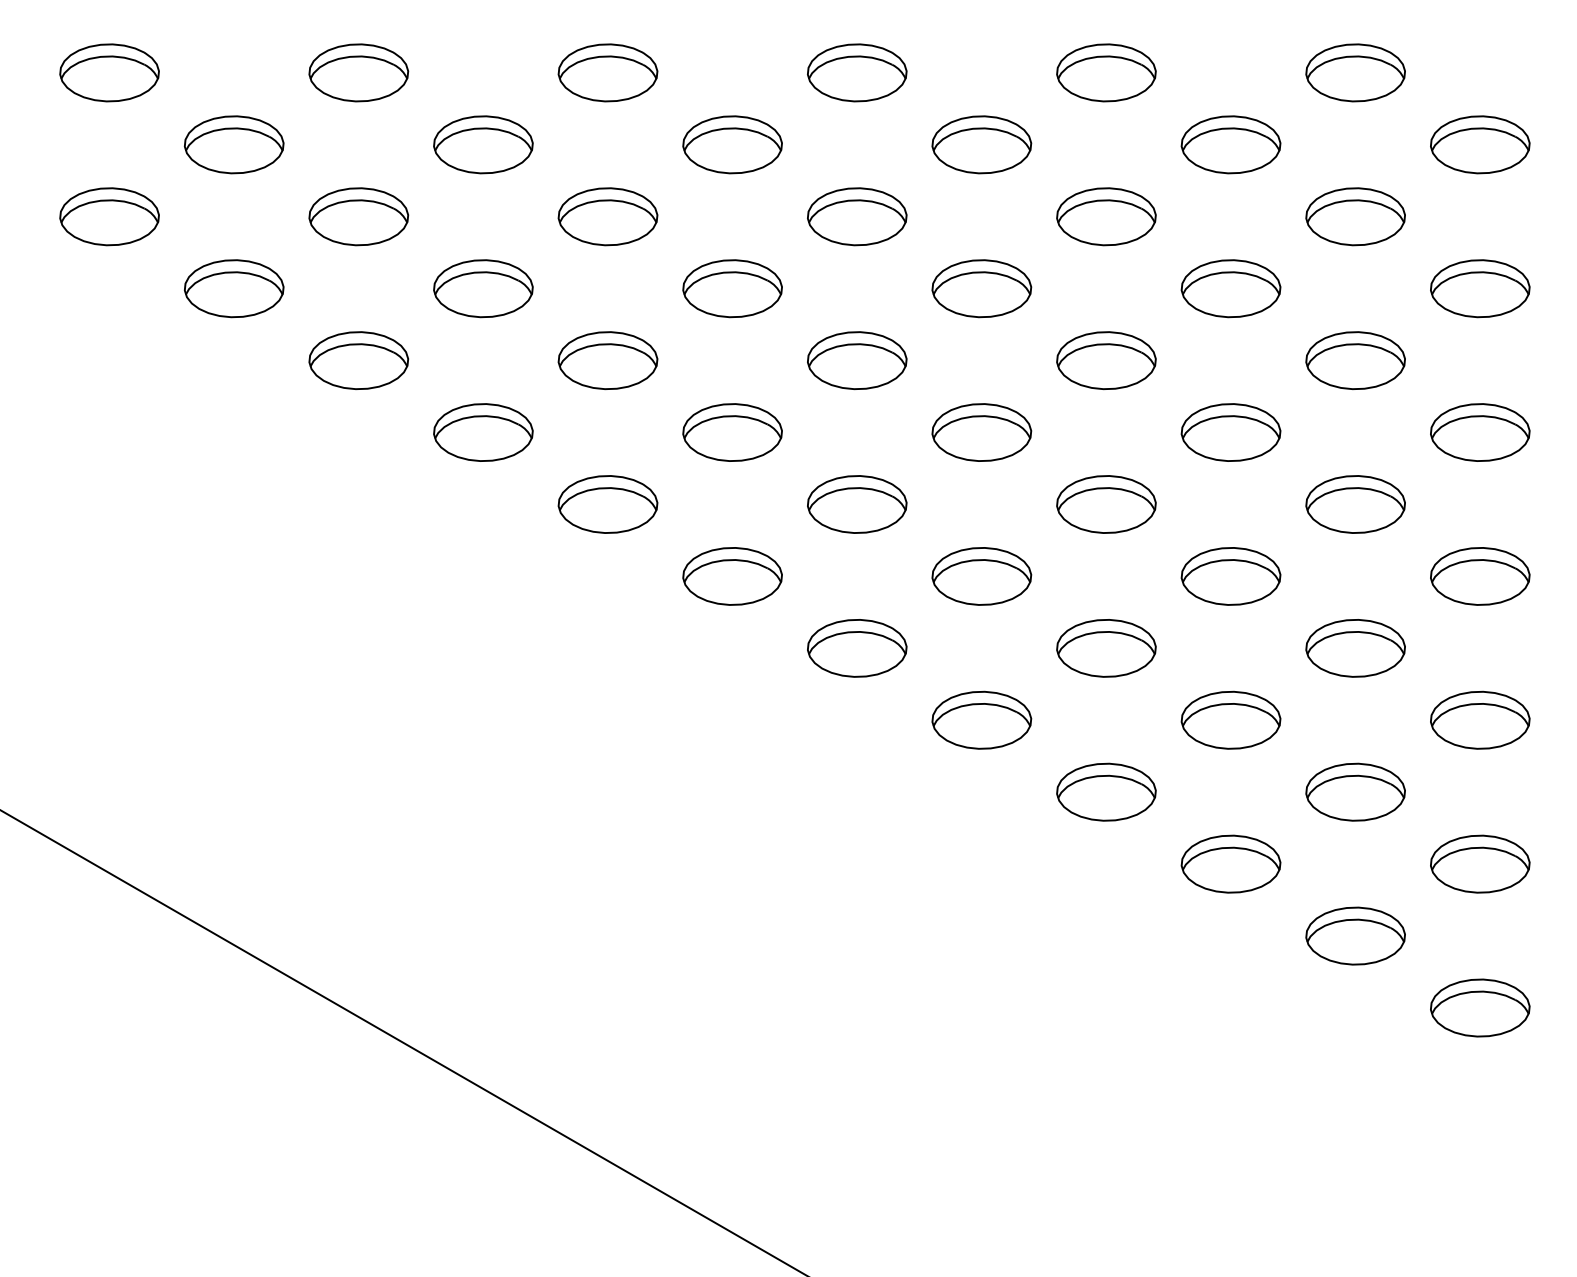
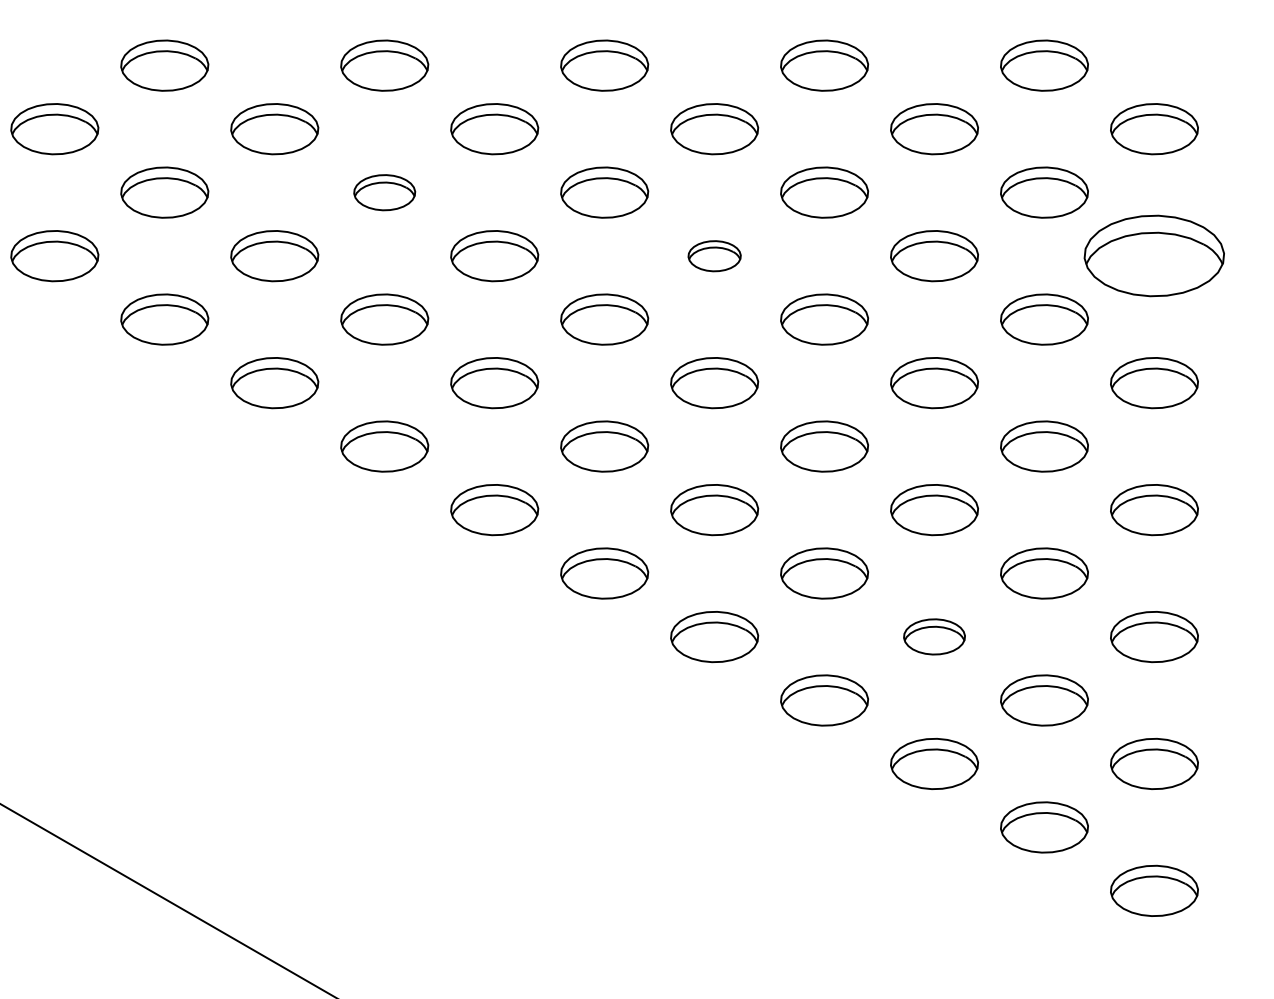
part: (607, 216) -> (384, 192), size x0.7
part: (981, 288) -> (714, 255), size x0.6
part: (1480, 288) -> (1154, 255), size x1.6
part: (1230, 719) -> (934, 636), size x0.7

